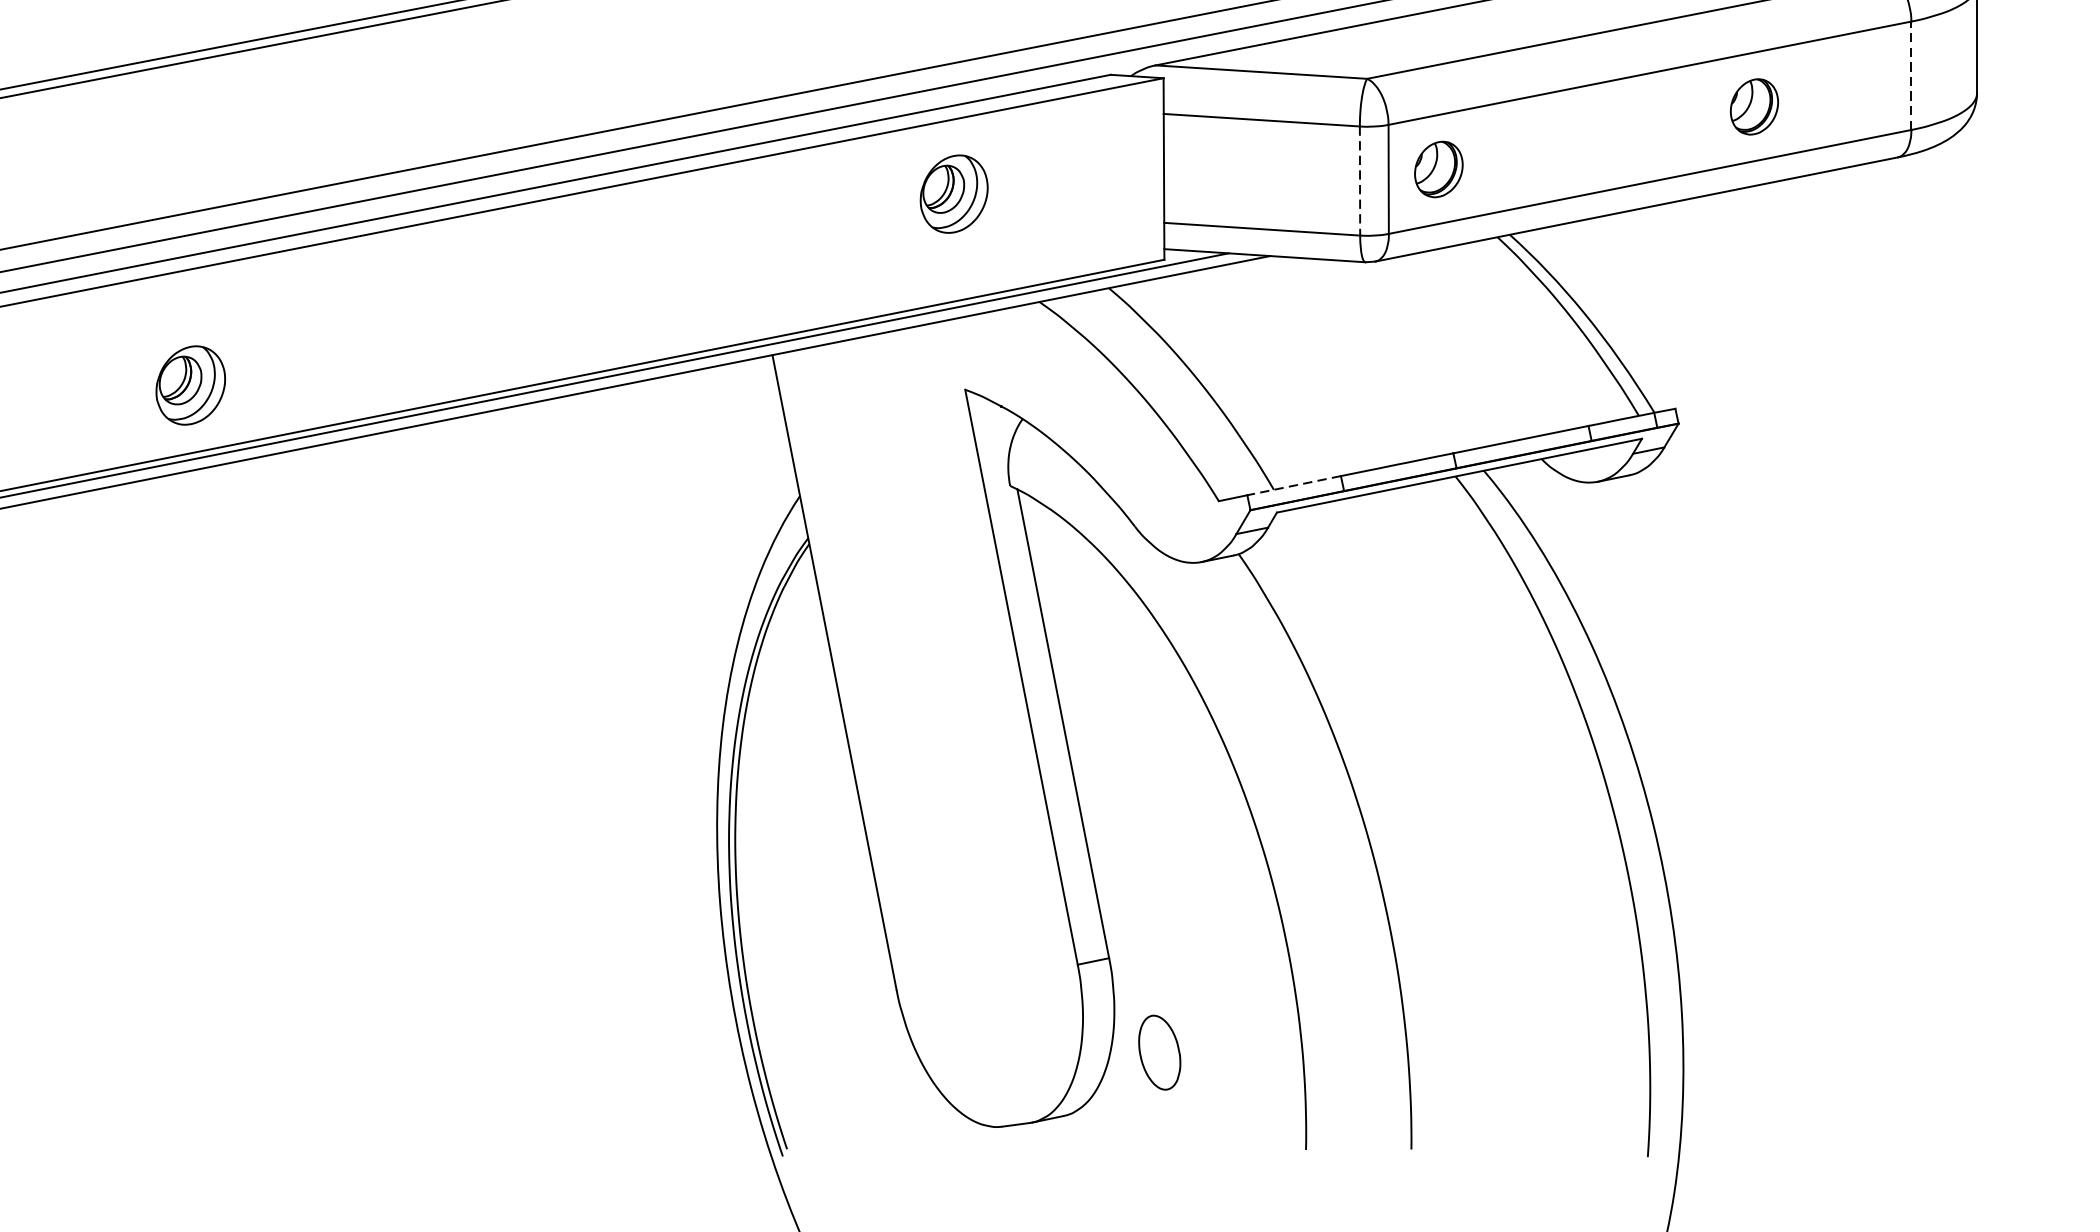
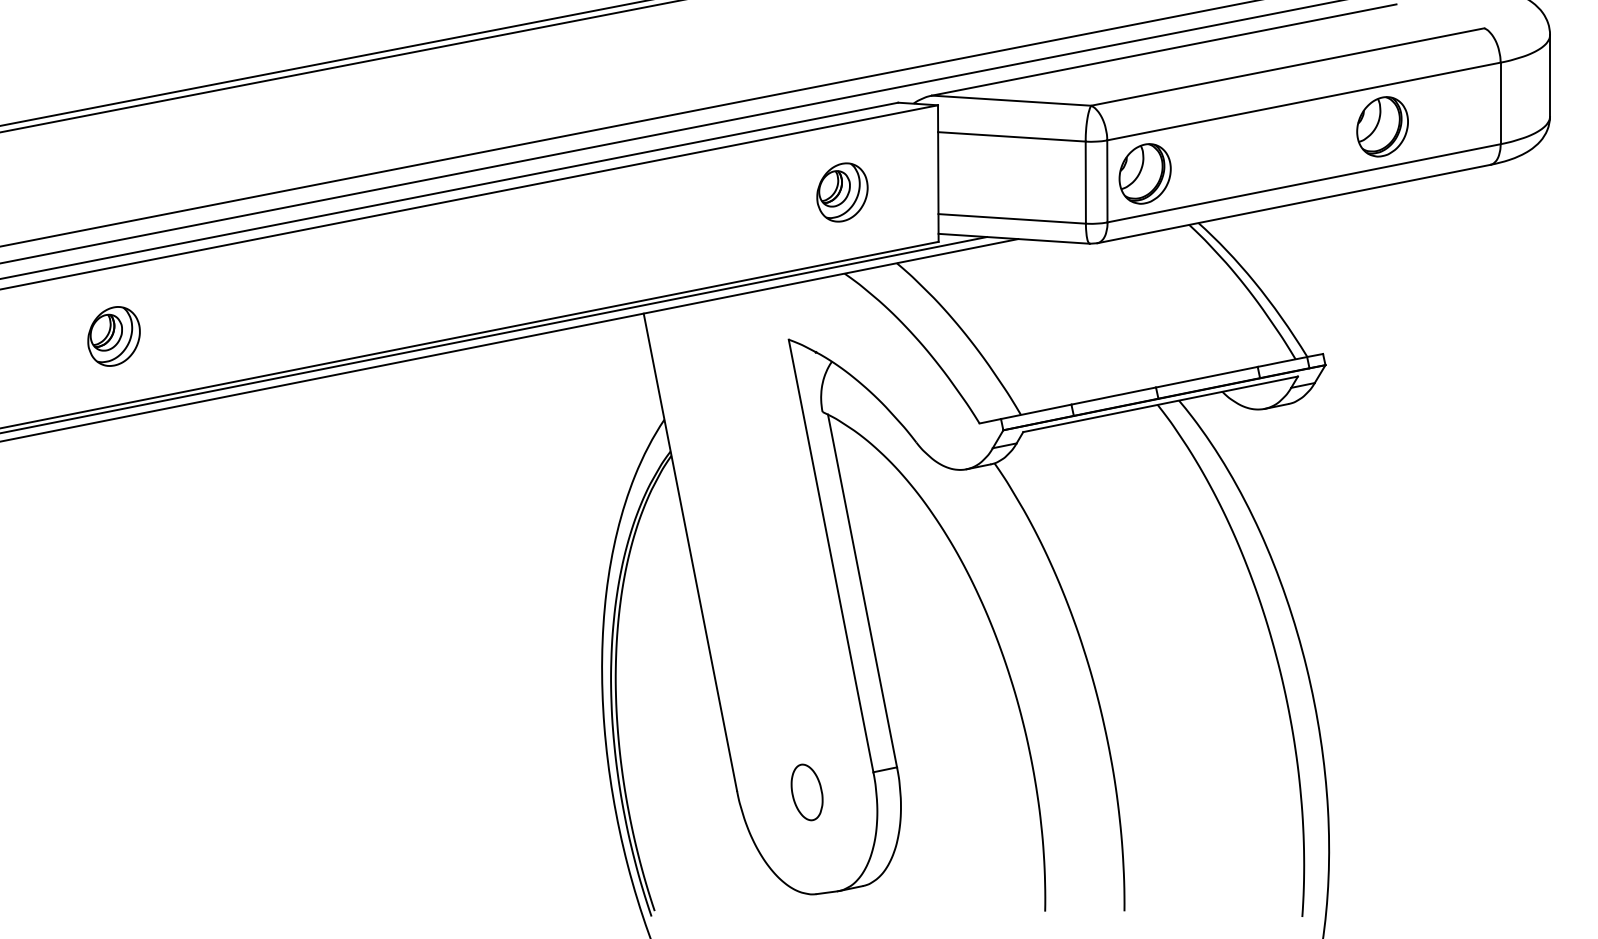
line: (1911, 75) -> (1500, 103), dashed -> solid
part: (1754, 106) -> (1382, 126), size x1.43
part: (1438, 168) -> (1144, 173), size x1.43
line: (1359, 182) -> (1085, 183), dashed -> solid
part: (954, 194) -> (842, 192), moved
part: (190, 385) -> (113, 336), moved
line: (1294, 485) -> (1036, 411), dashed -> solid
part: (1158, 1052) -> (806, 792), moved

